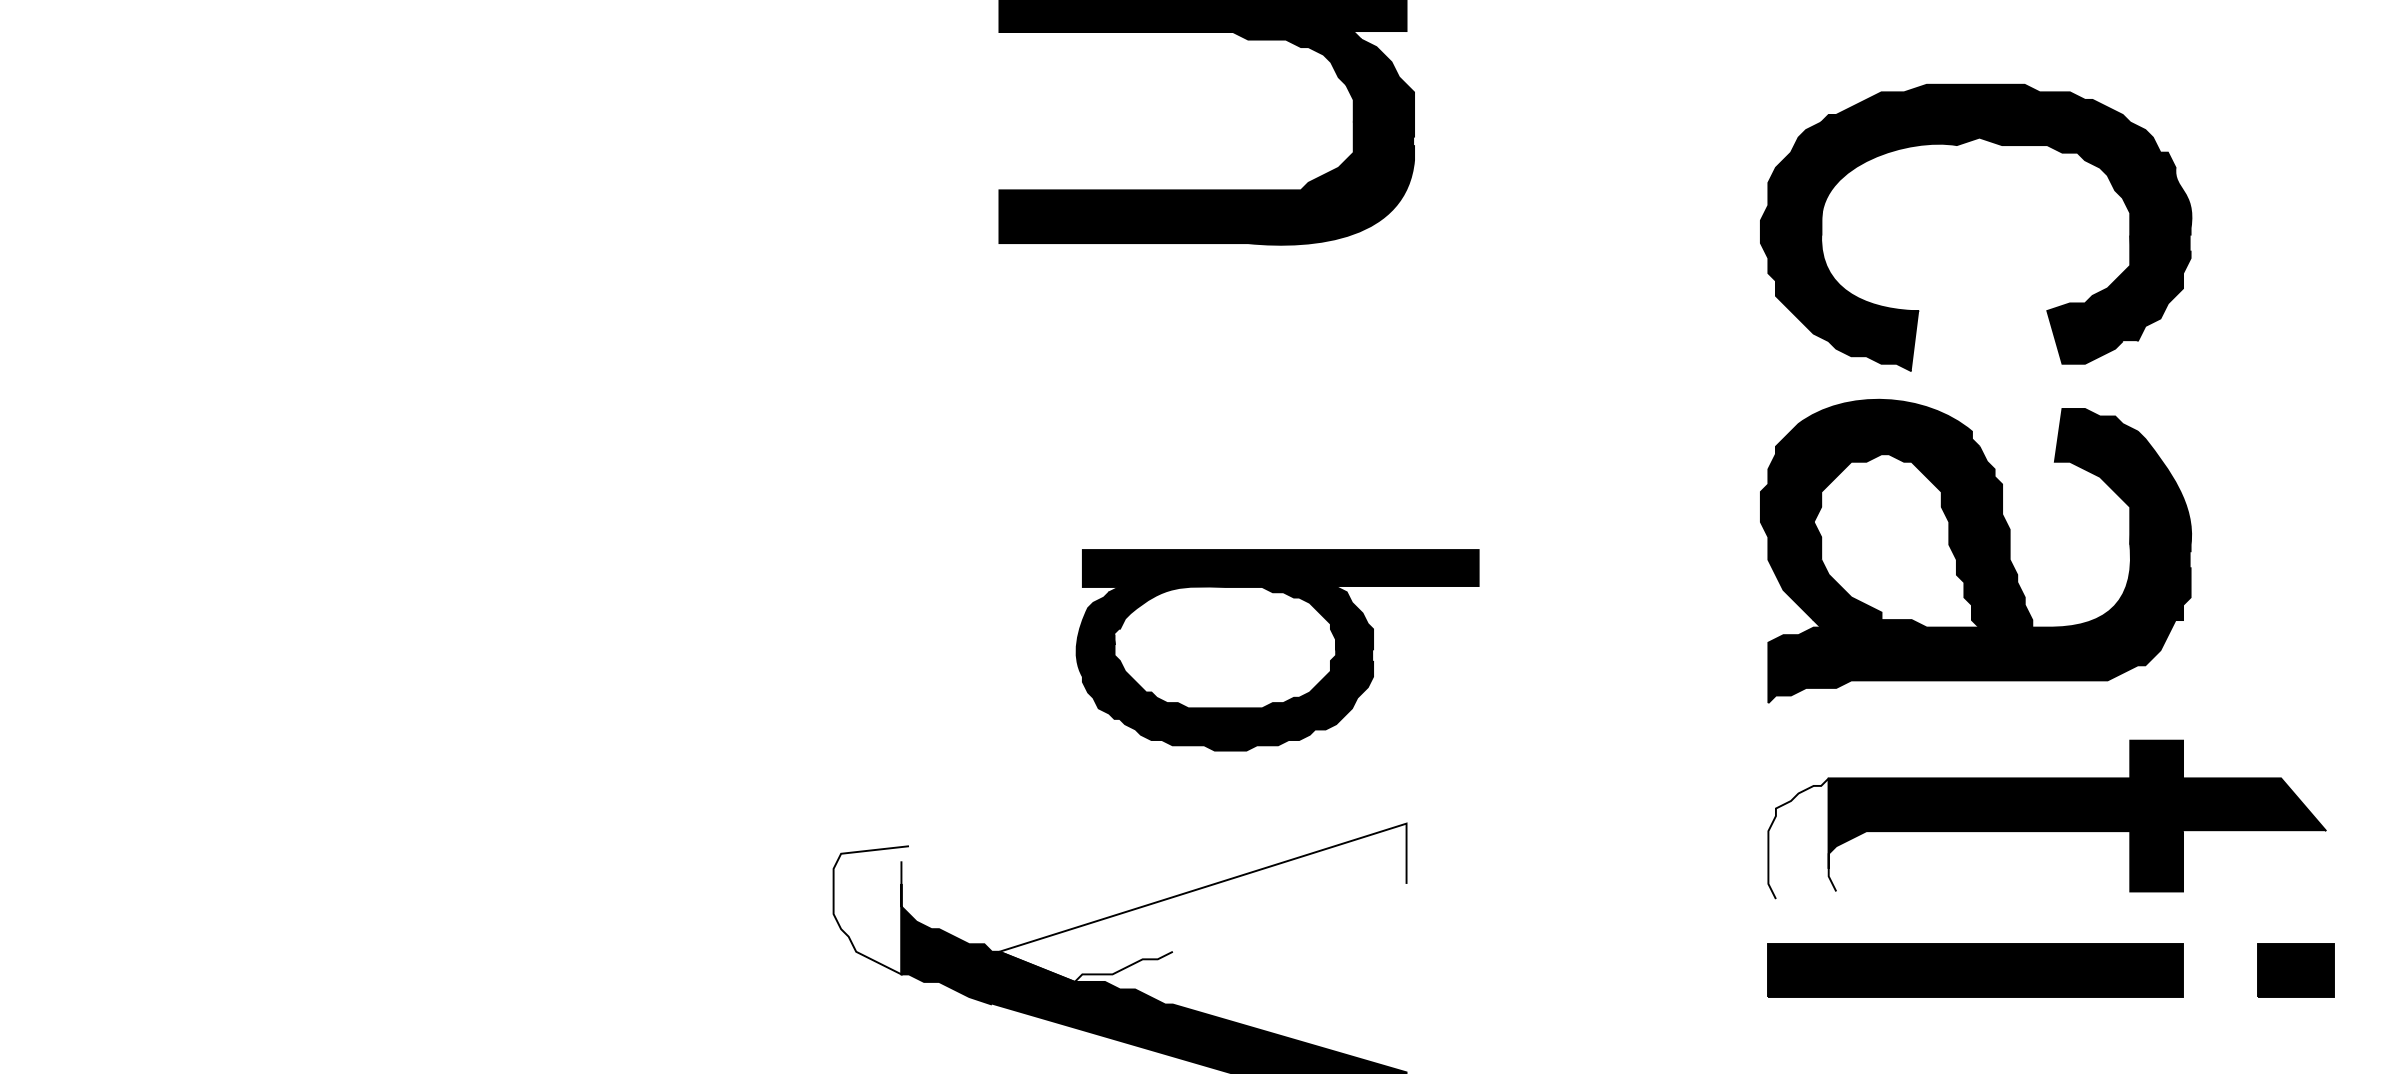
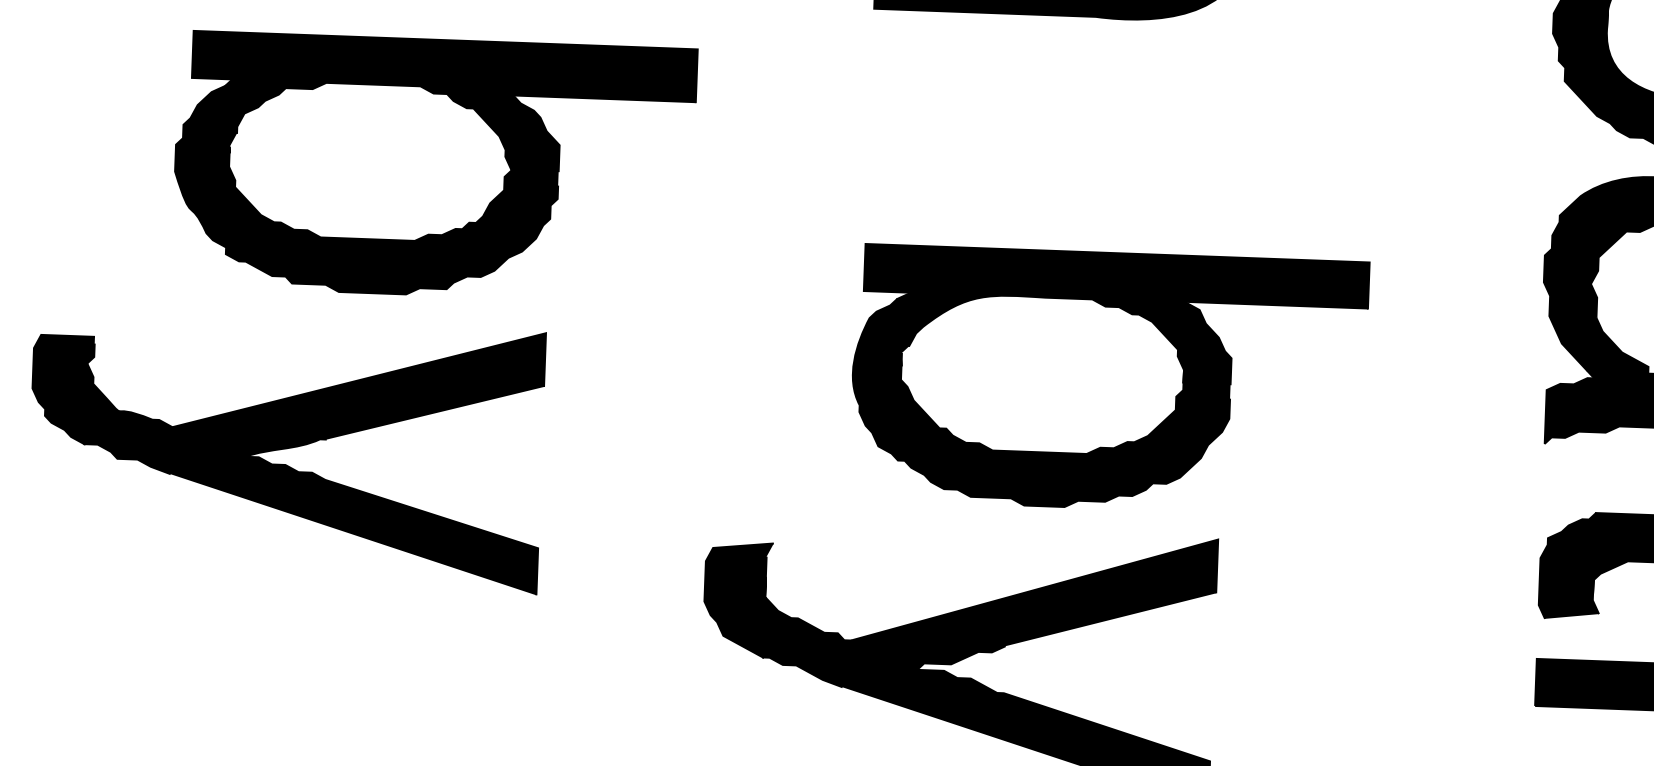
part: (513, 439) -> (434, 167), added
part: (1277, 650) -> (1108, 381), size x1.43
part: (358, 766) -> (285, 454), added
fill: (1802, 838) -> (1570, 565), added
fill: (1202, 902) -> (1033, 603), added
fill: (870, 910) -> (737, 599), added

